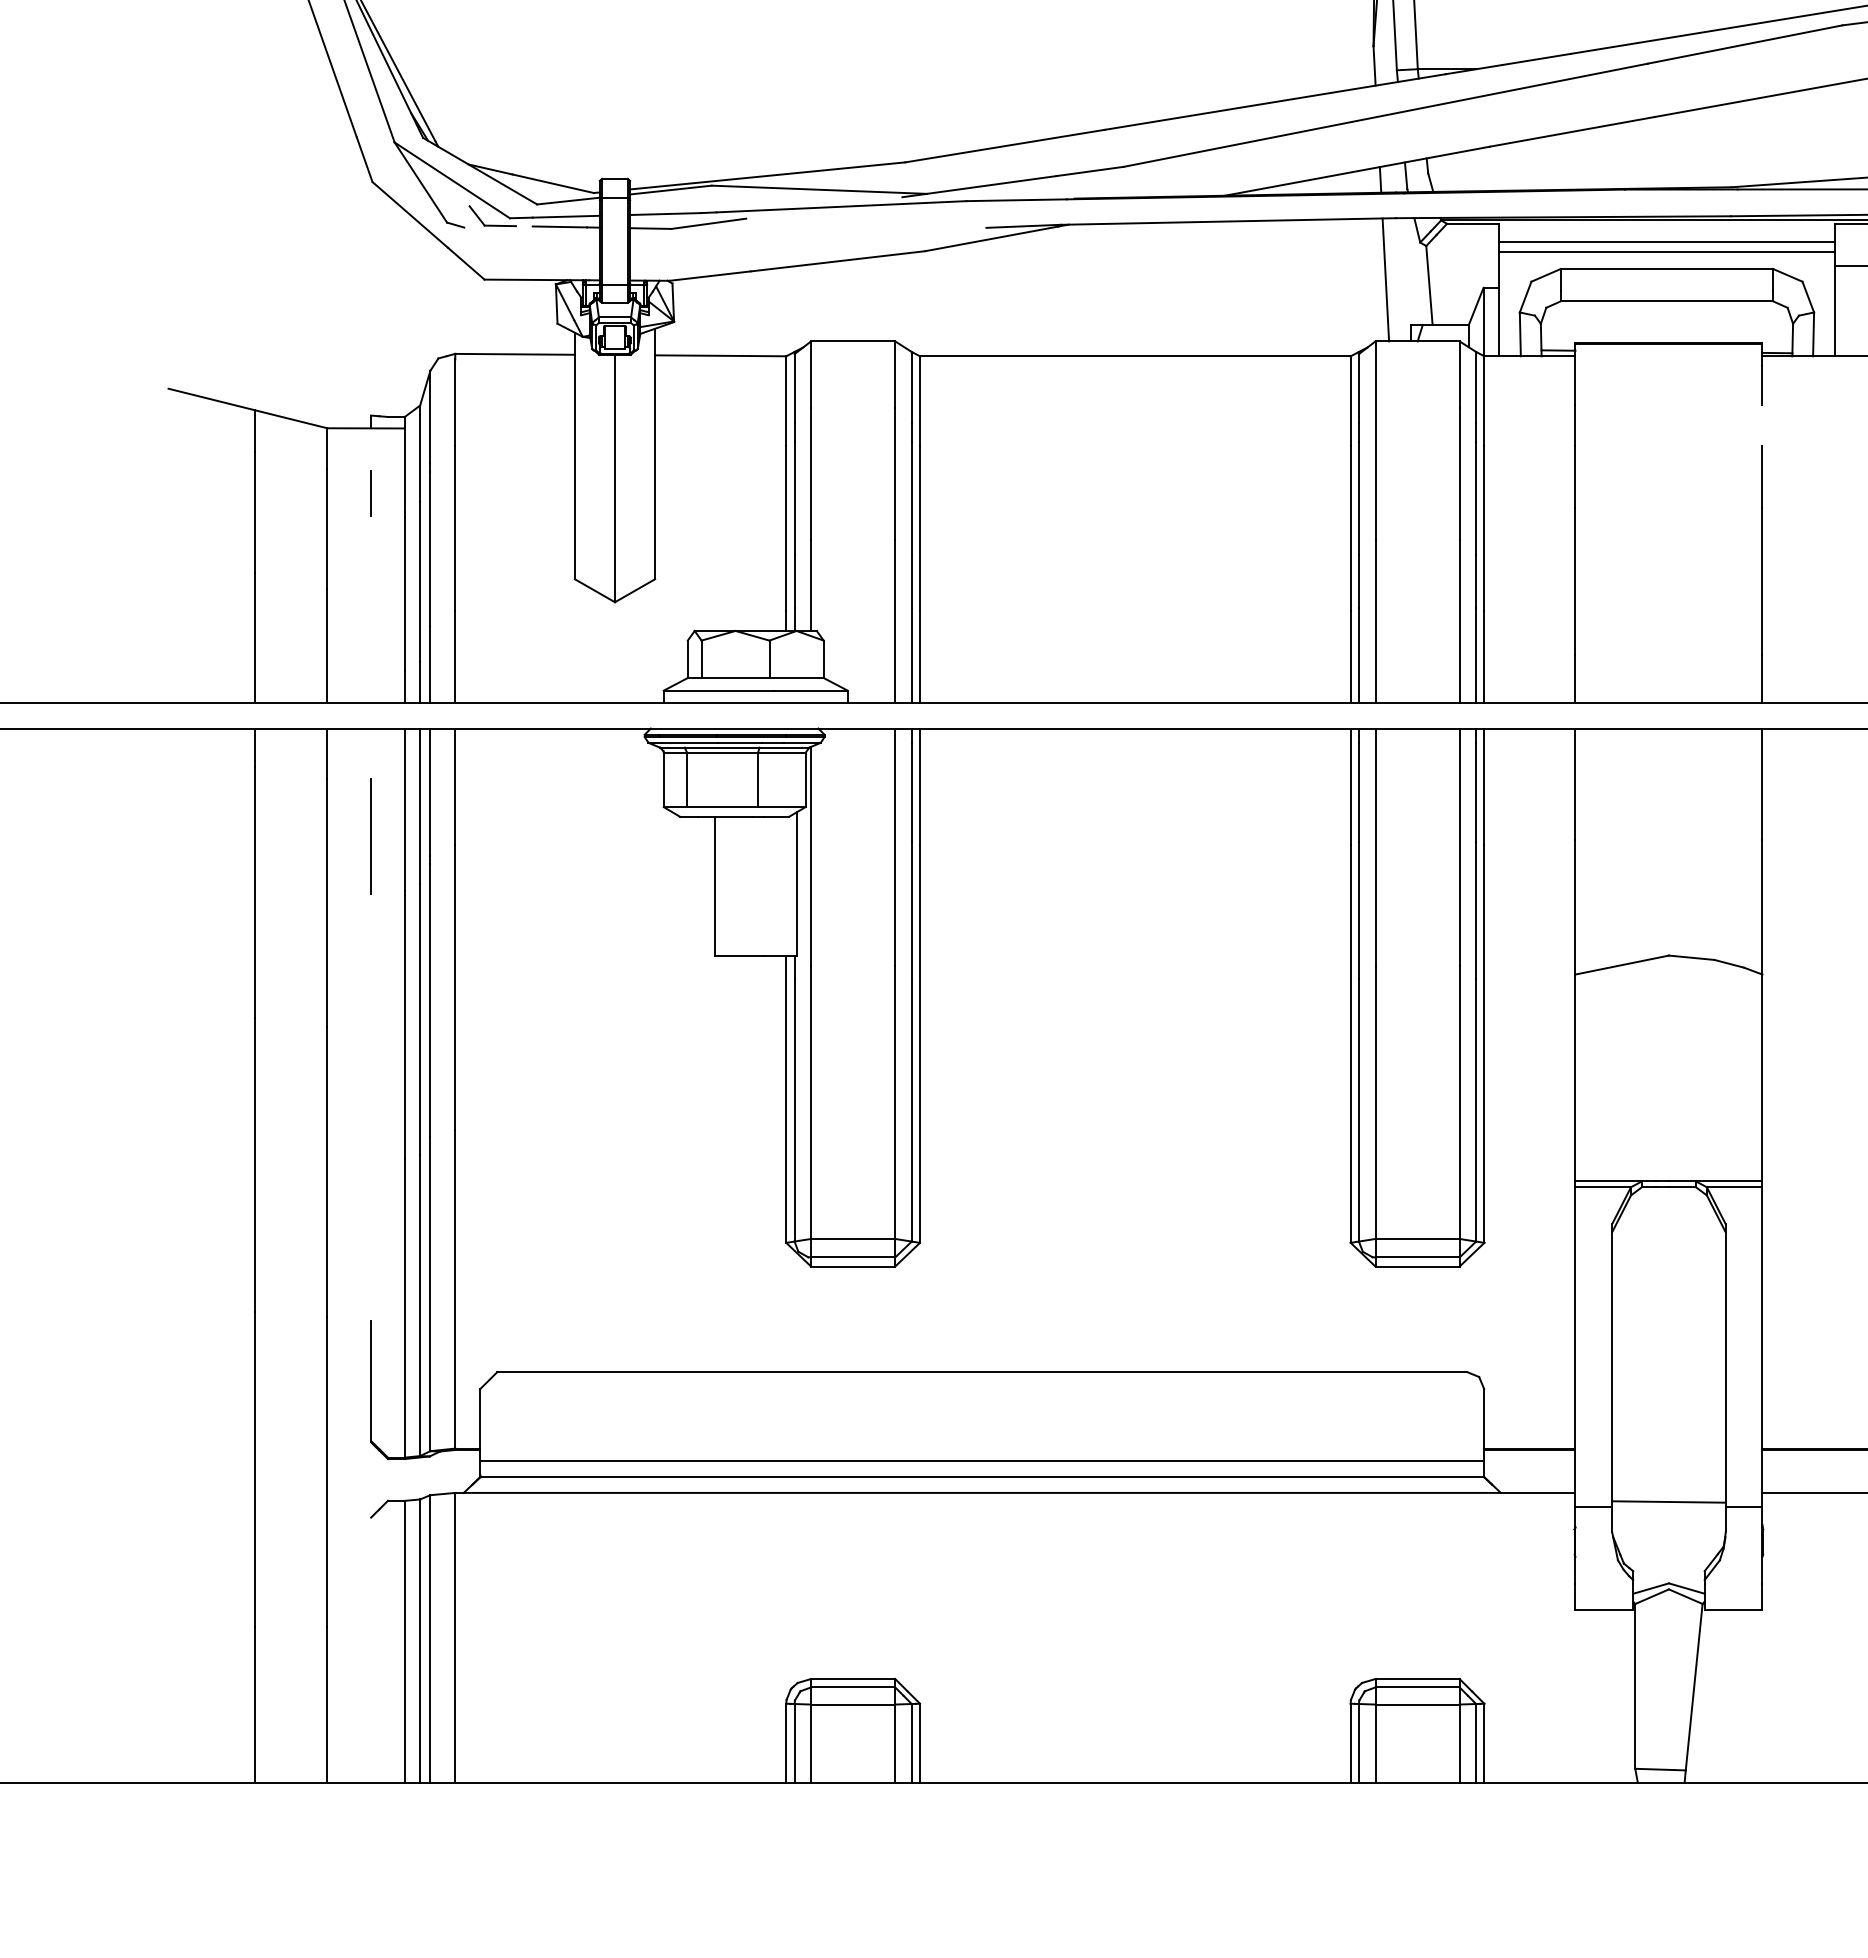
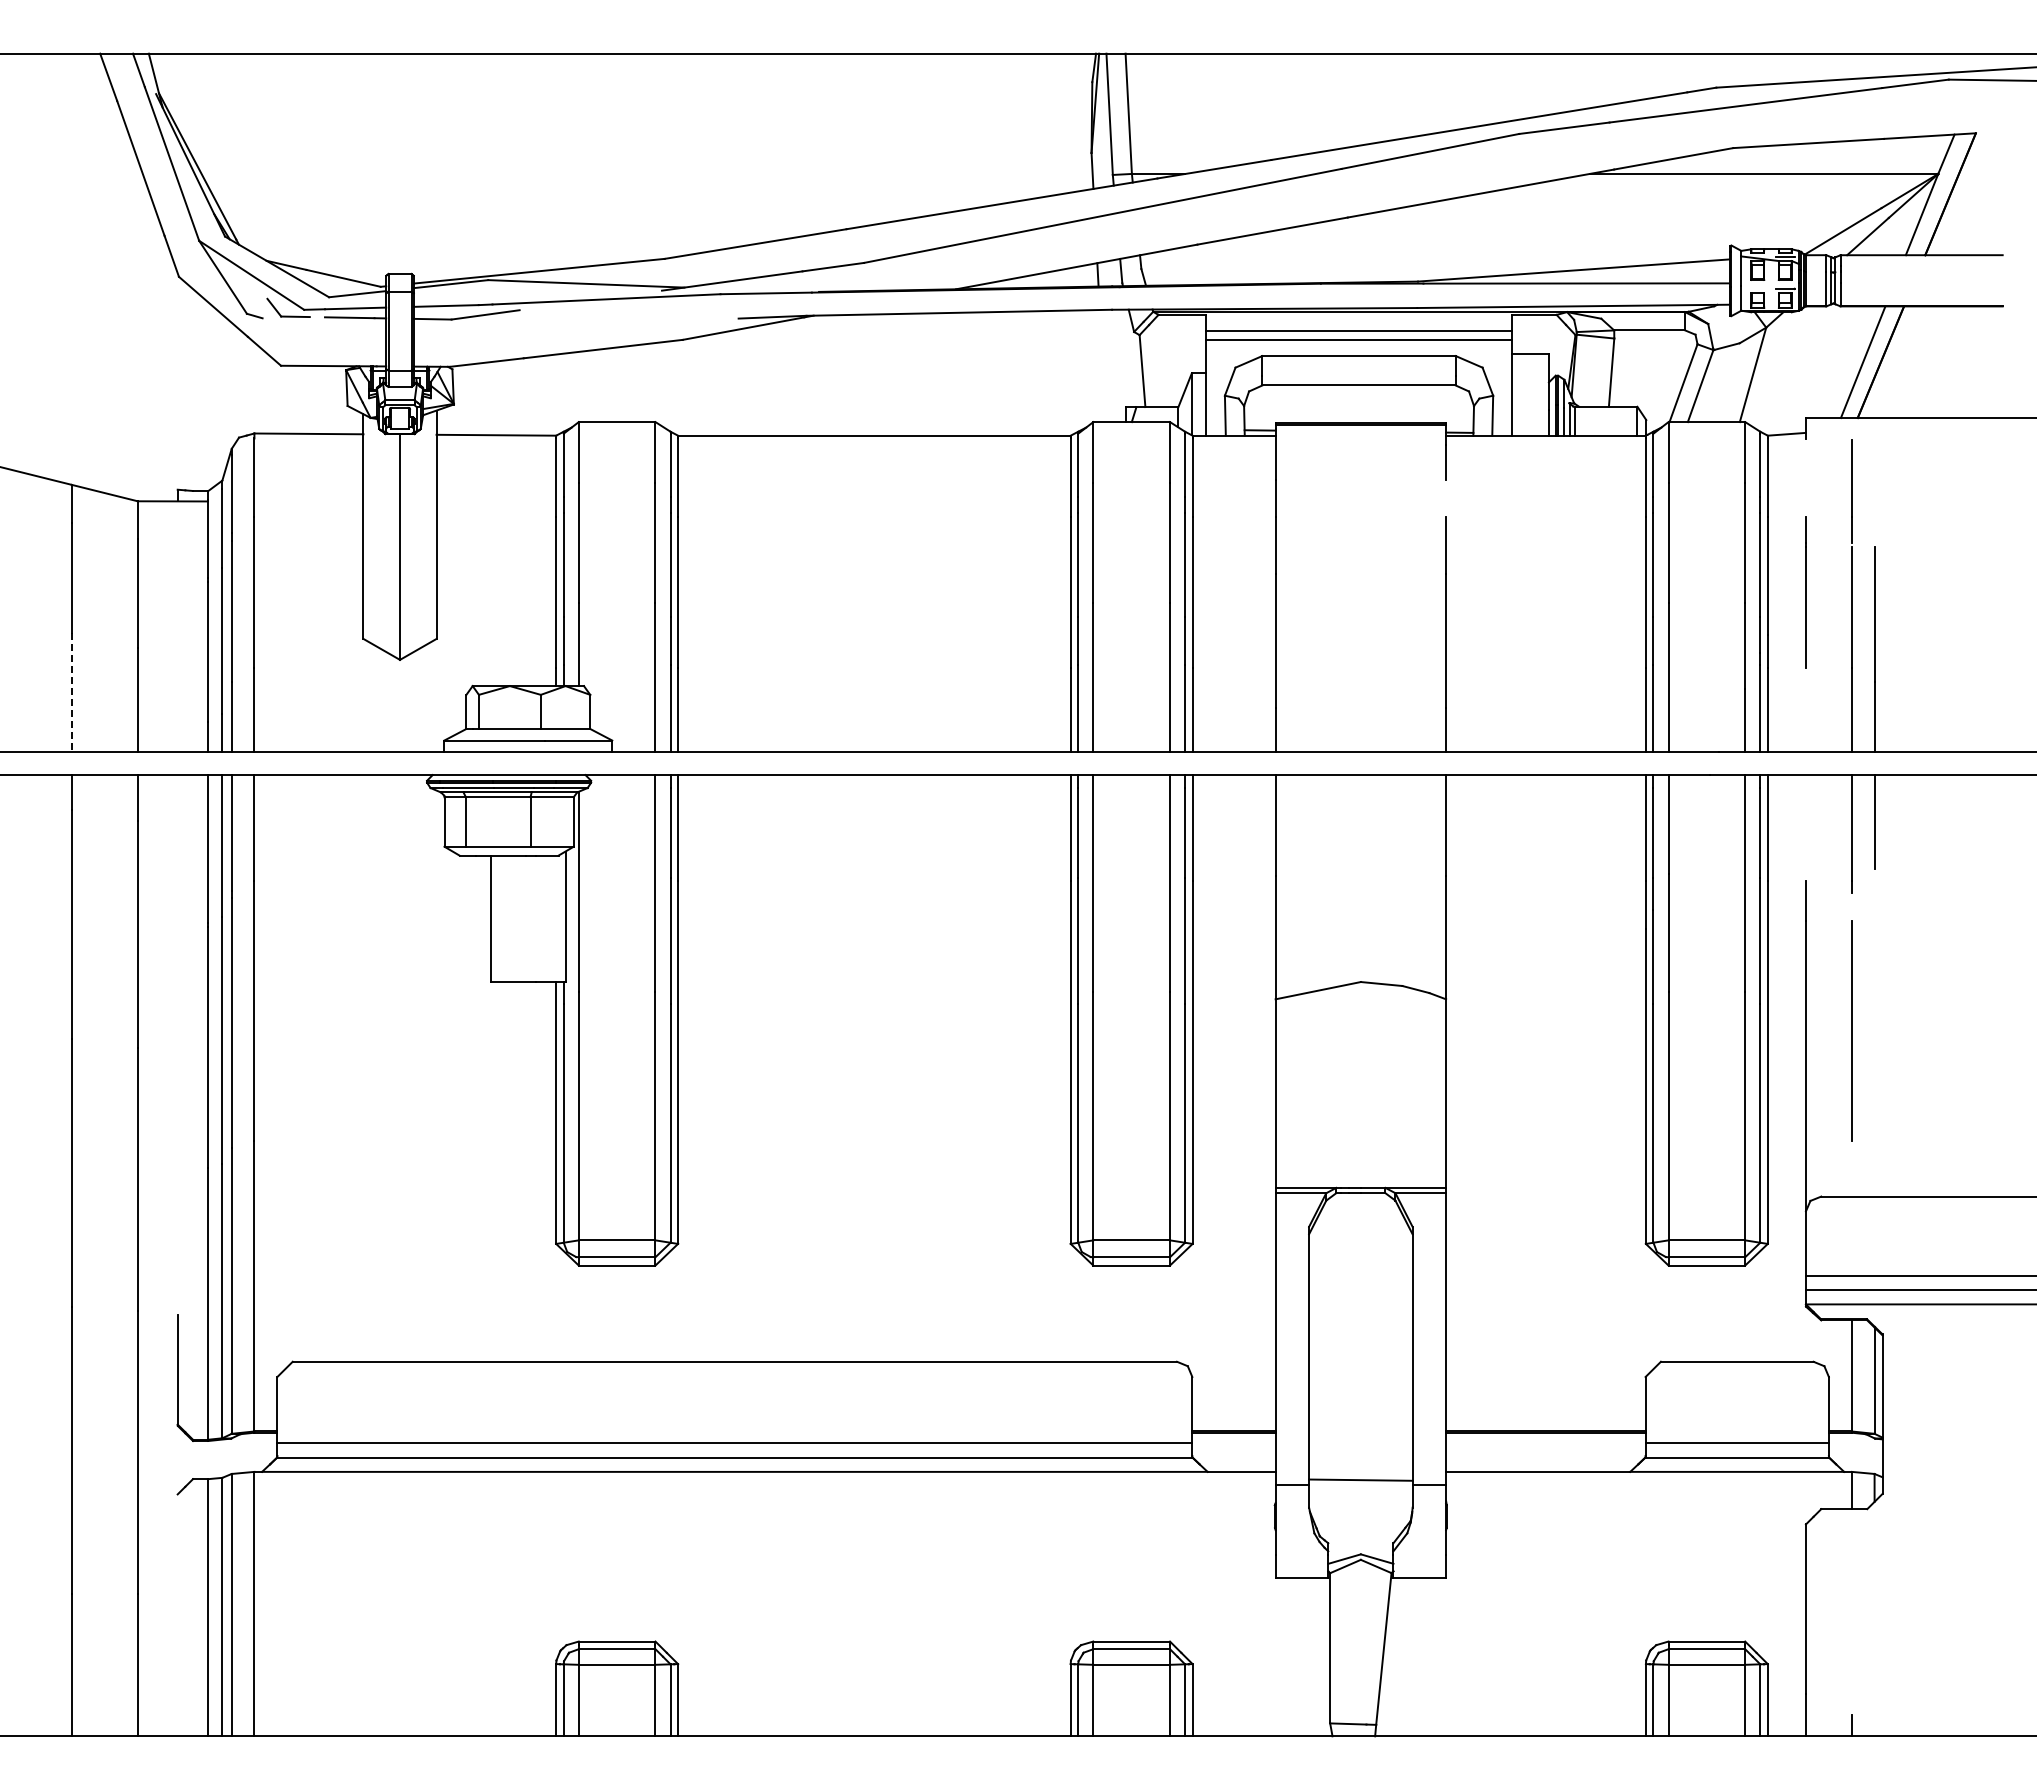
line: (1385, 280) -> (1102, 366), removed
line: (370, 493) -> (177, 560), removed
line: (254, 639) -> (71, 693), solid -> dashed
line: (370, 836) -> (177, 873), removed

